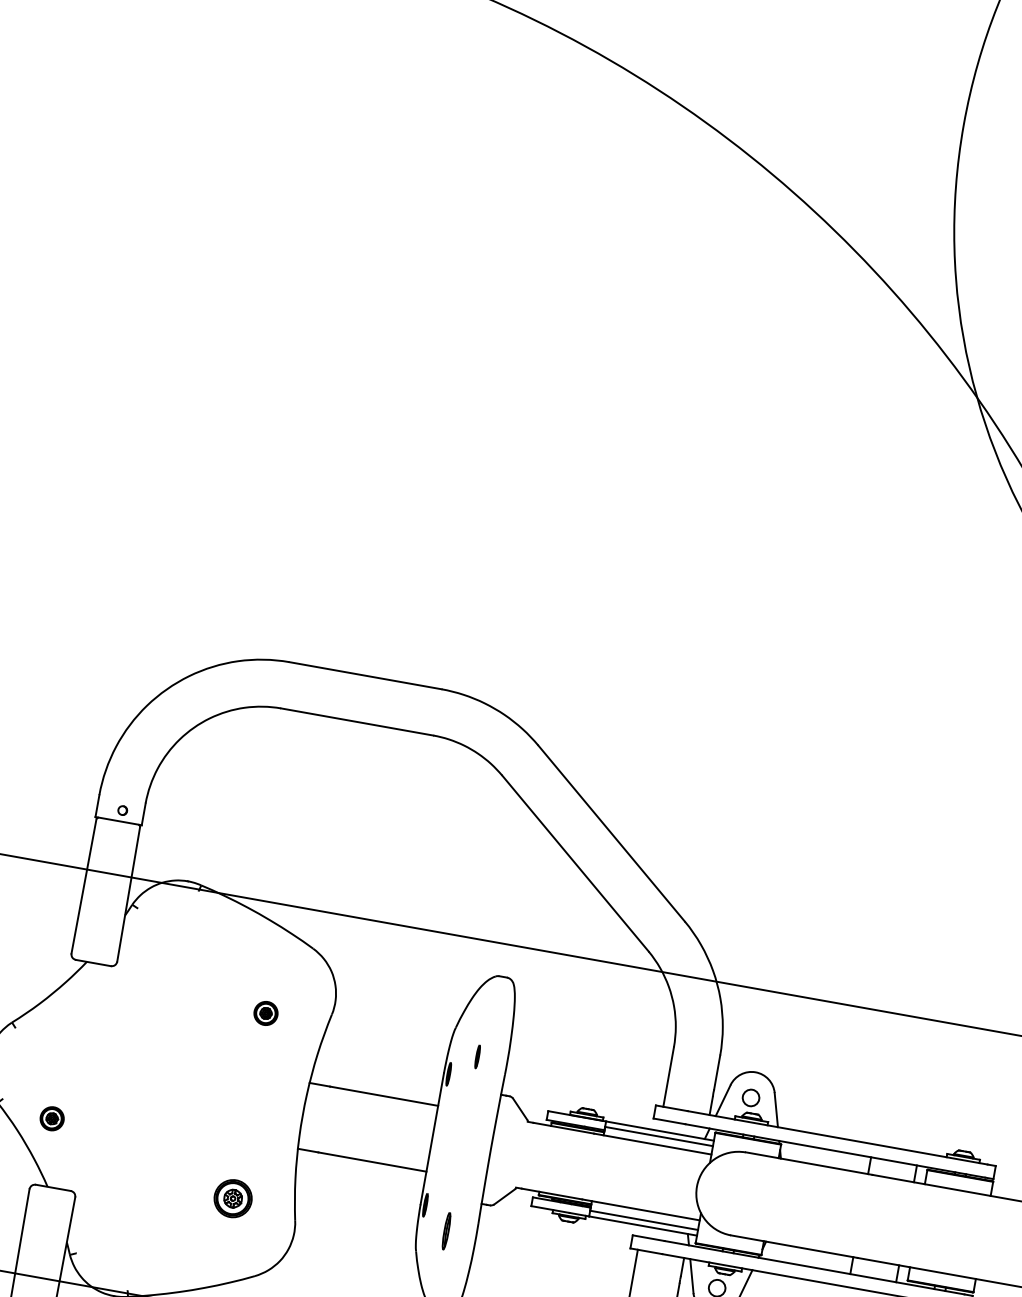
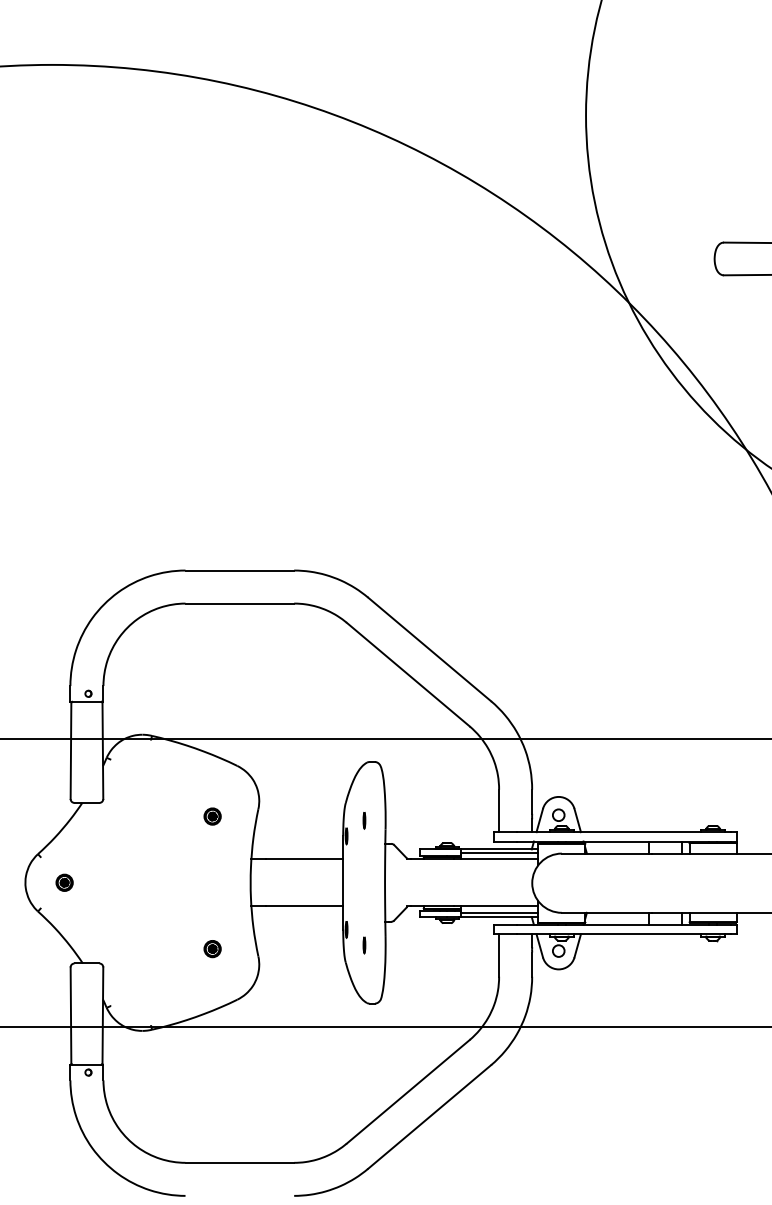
part: (52, 1118) -> (64, 882), moved
part: (232, 1199) -> (212, 949), size x0.62
part: (446, 1231) -> (364, 945), size x0.62

